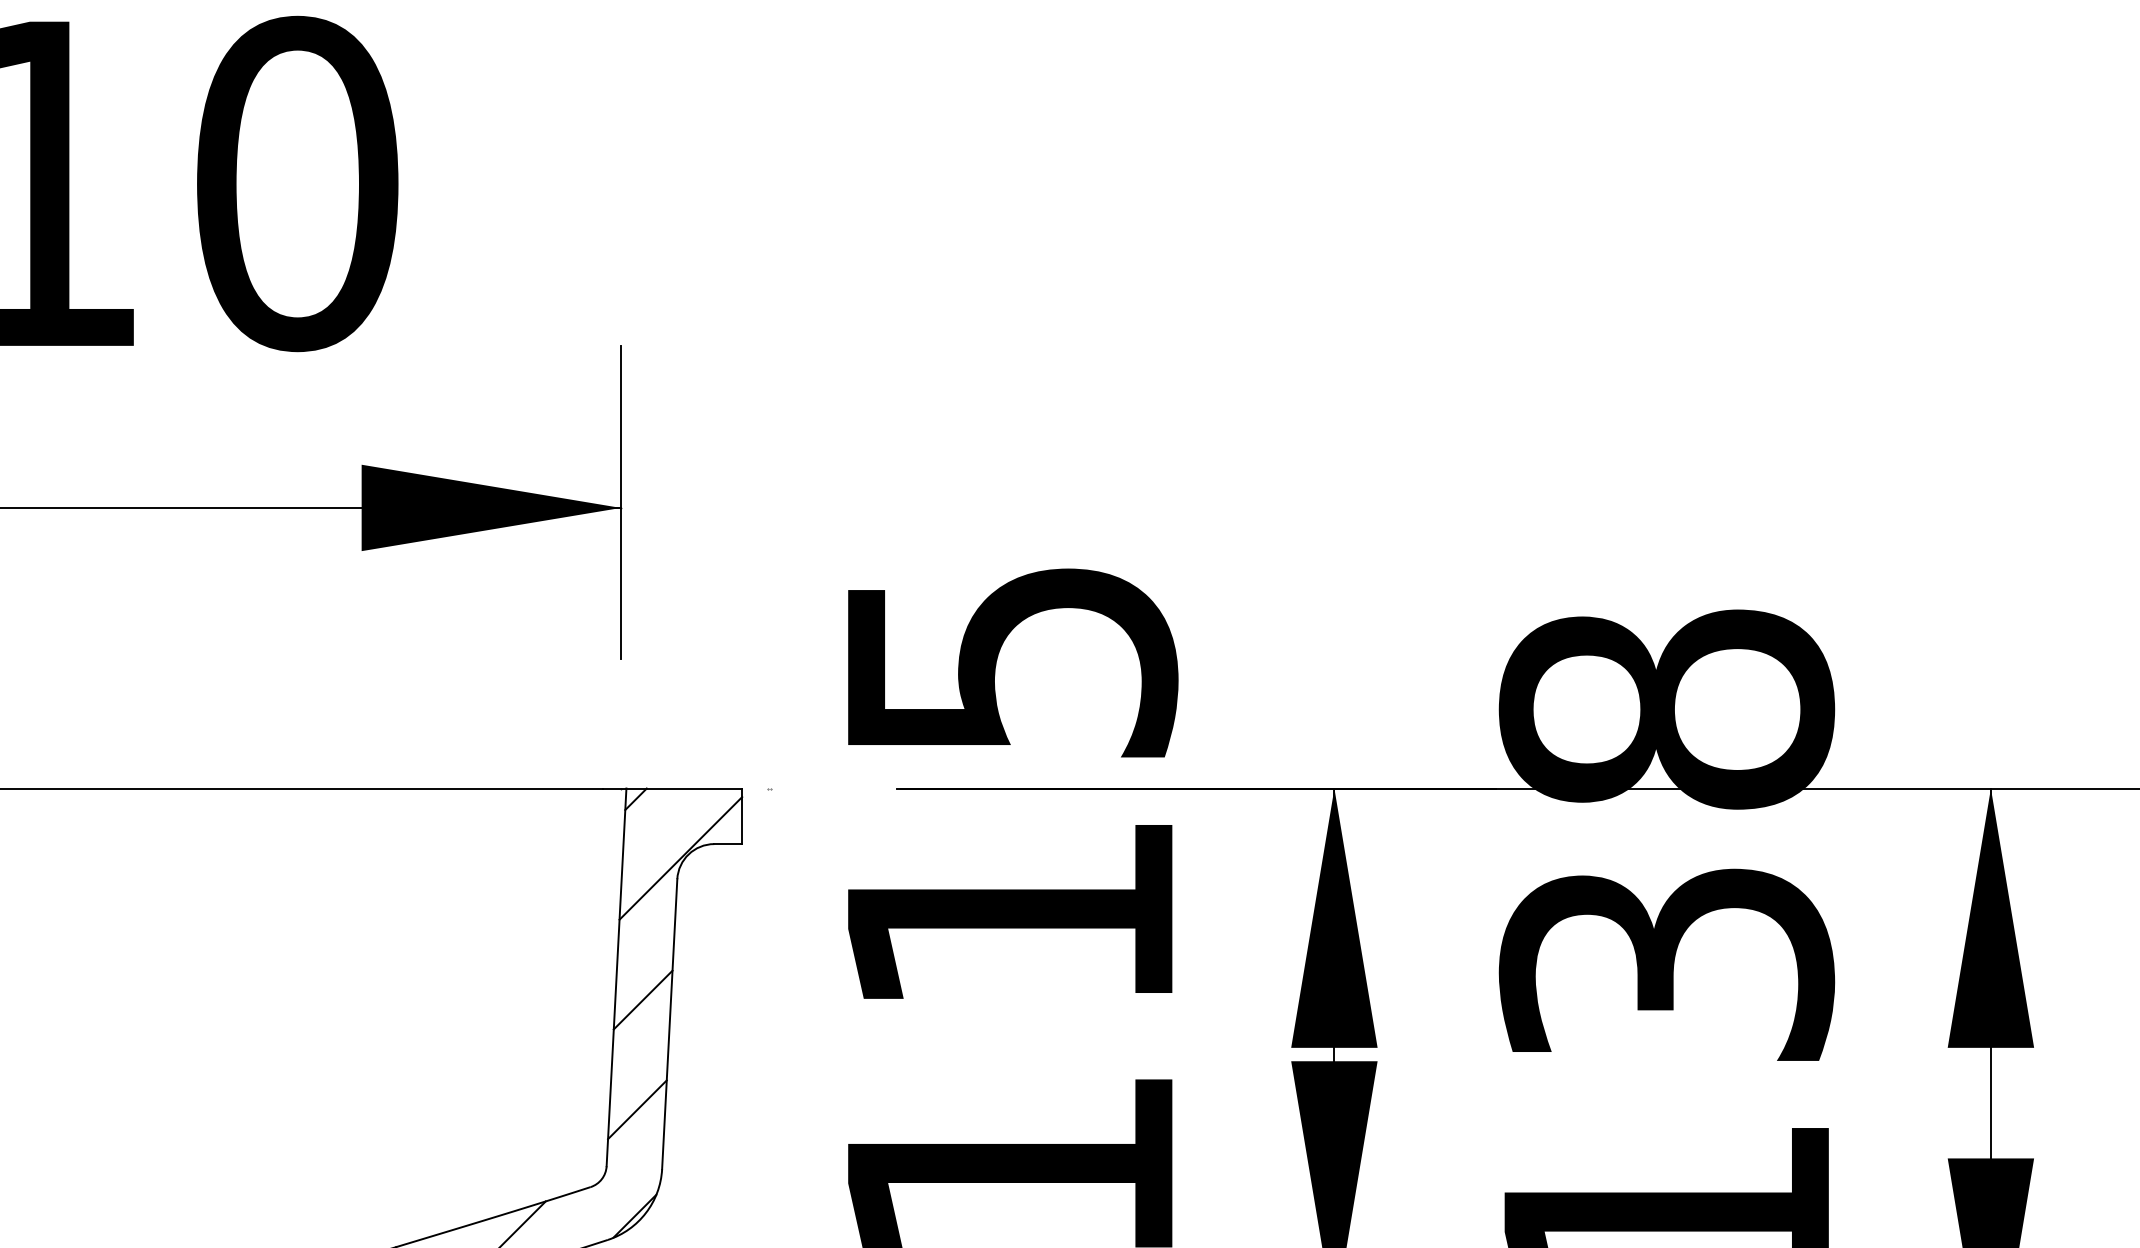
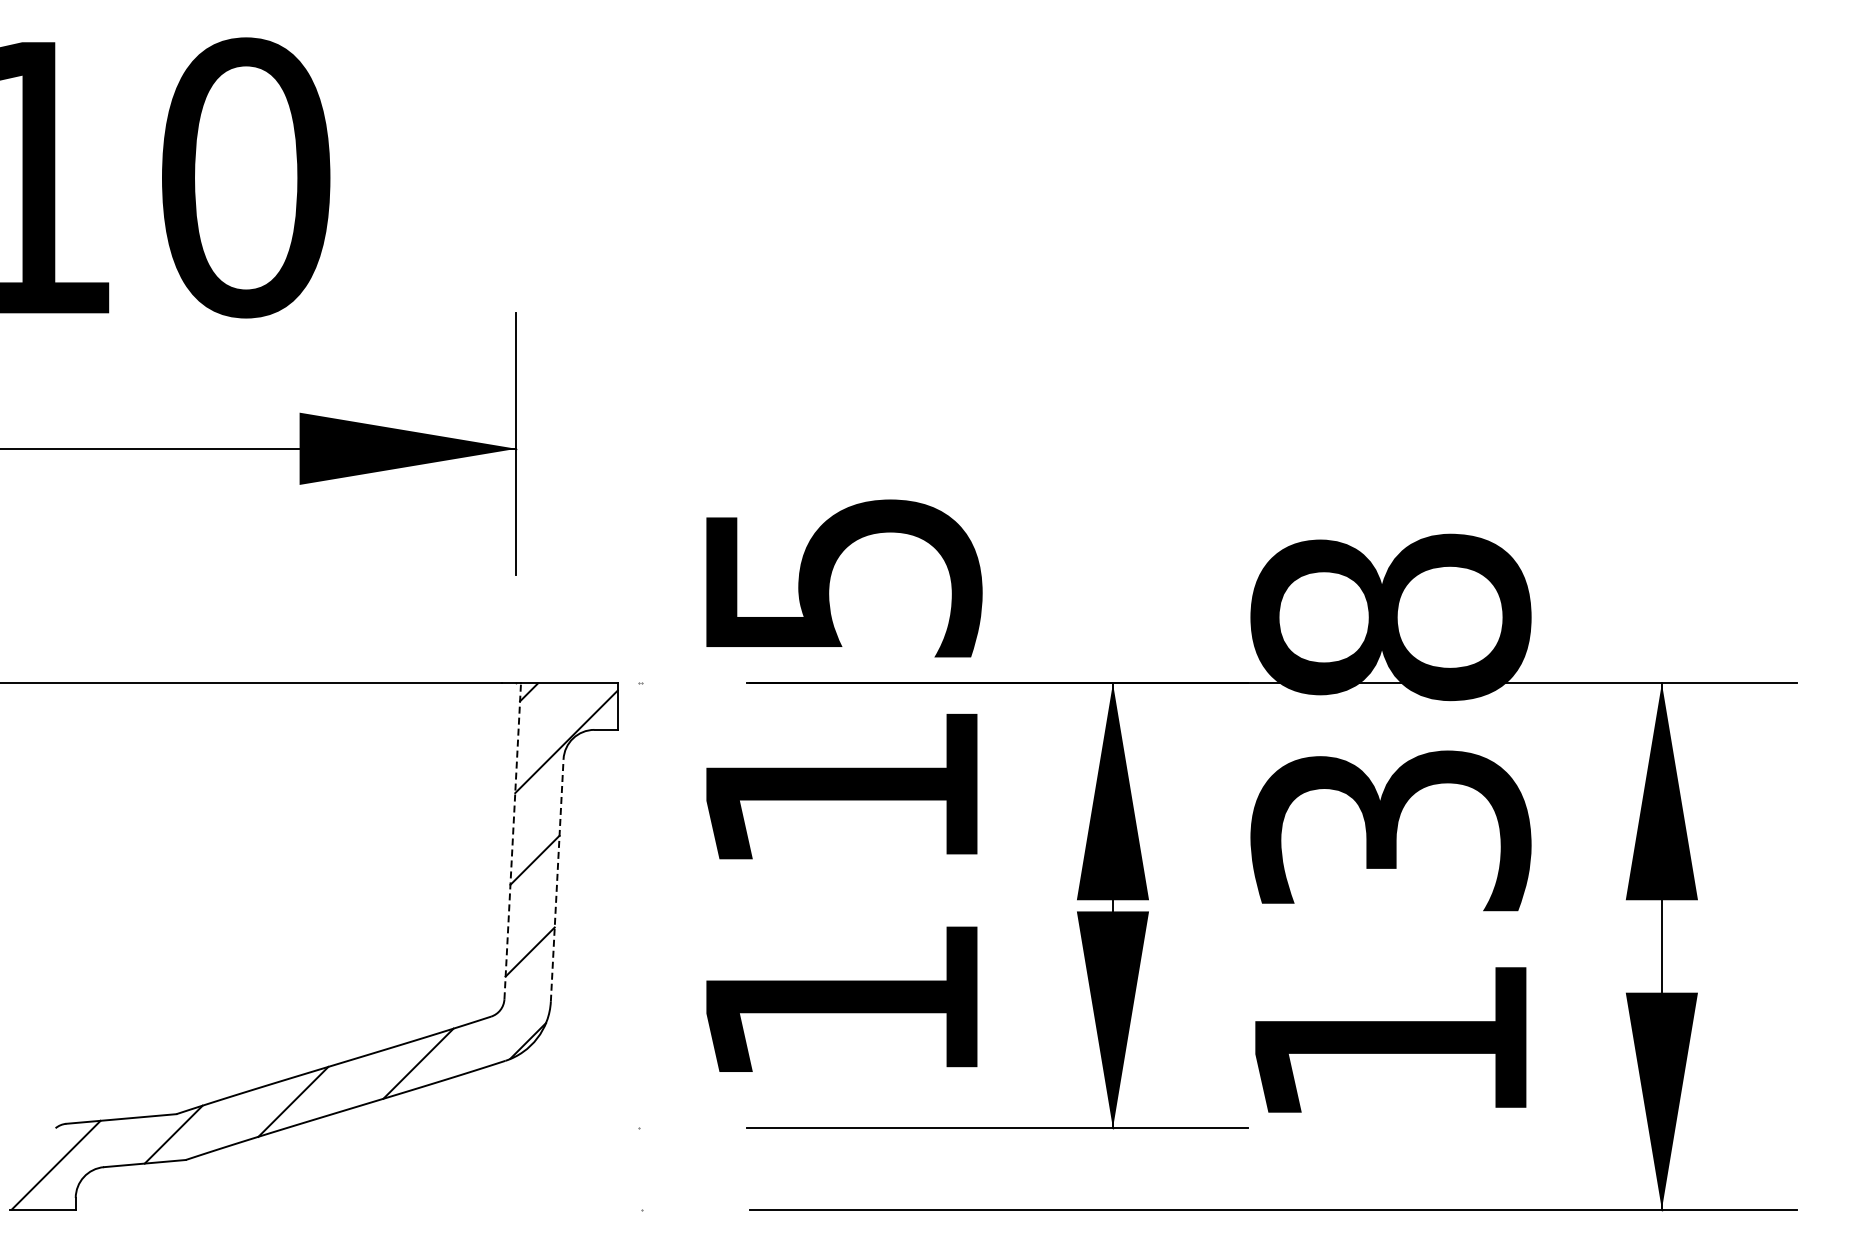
line: (616, 976) -> (512, 840), solid -> dashed
line: (670, 1023) -> (557, 879), solid -> dashed

